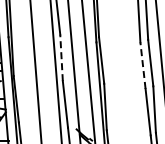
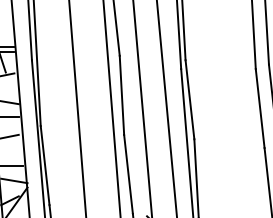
line: (61, 57) -> (121, 94), dashed -> solid
line: (142, 65) -> (259, 108), dashed -> solid

